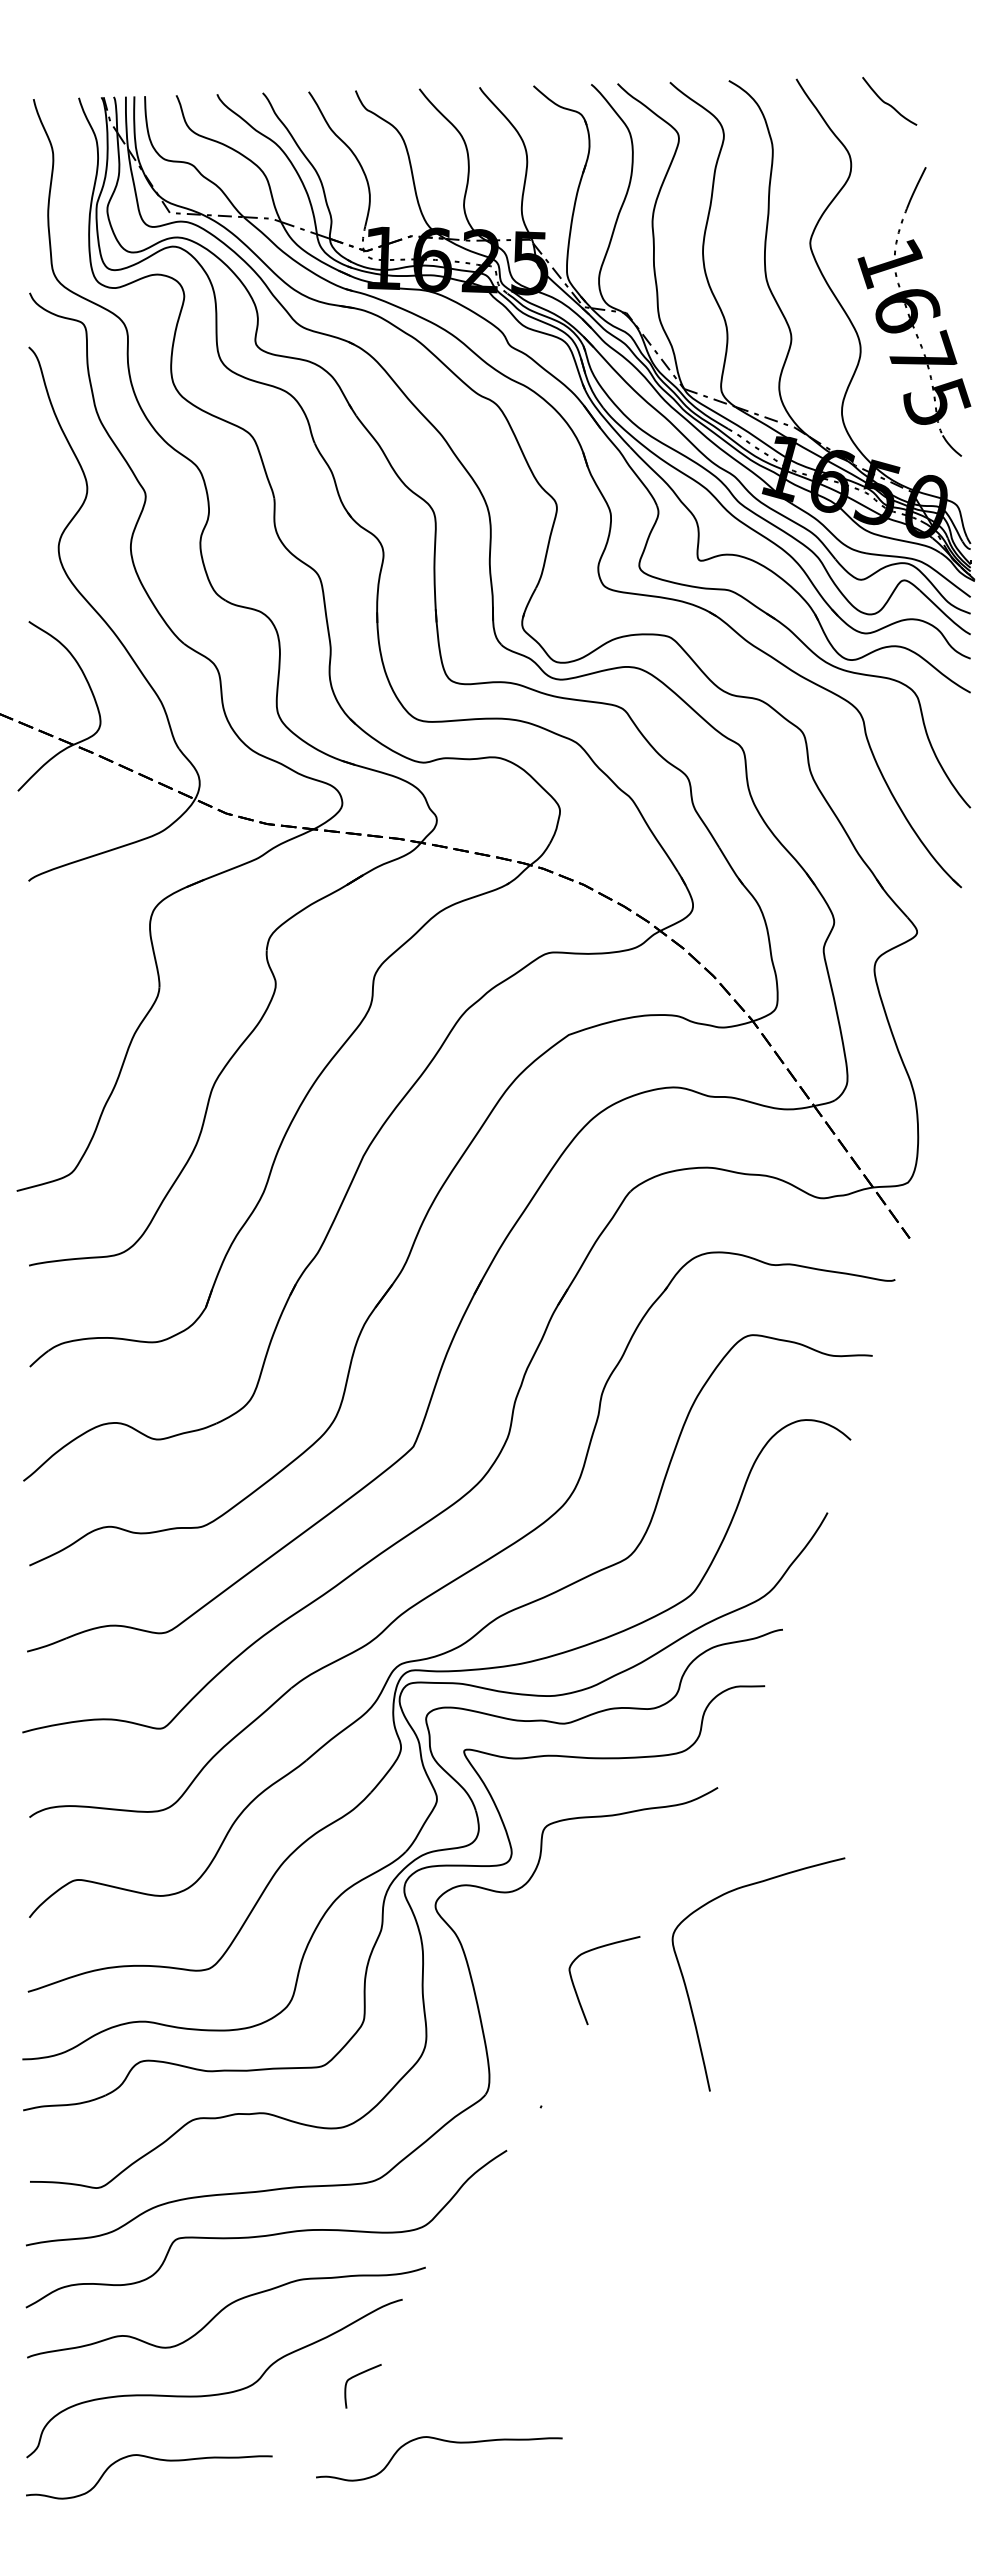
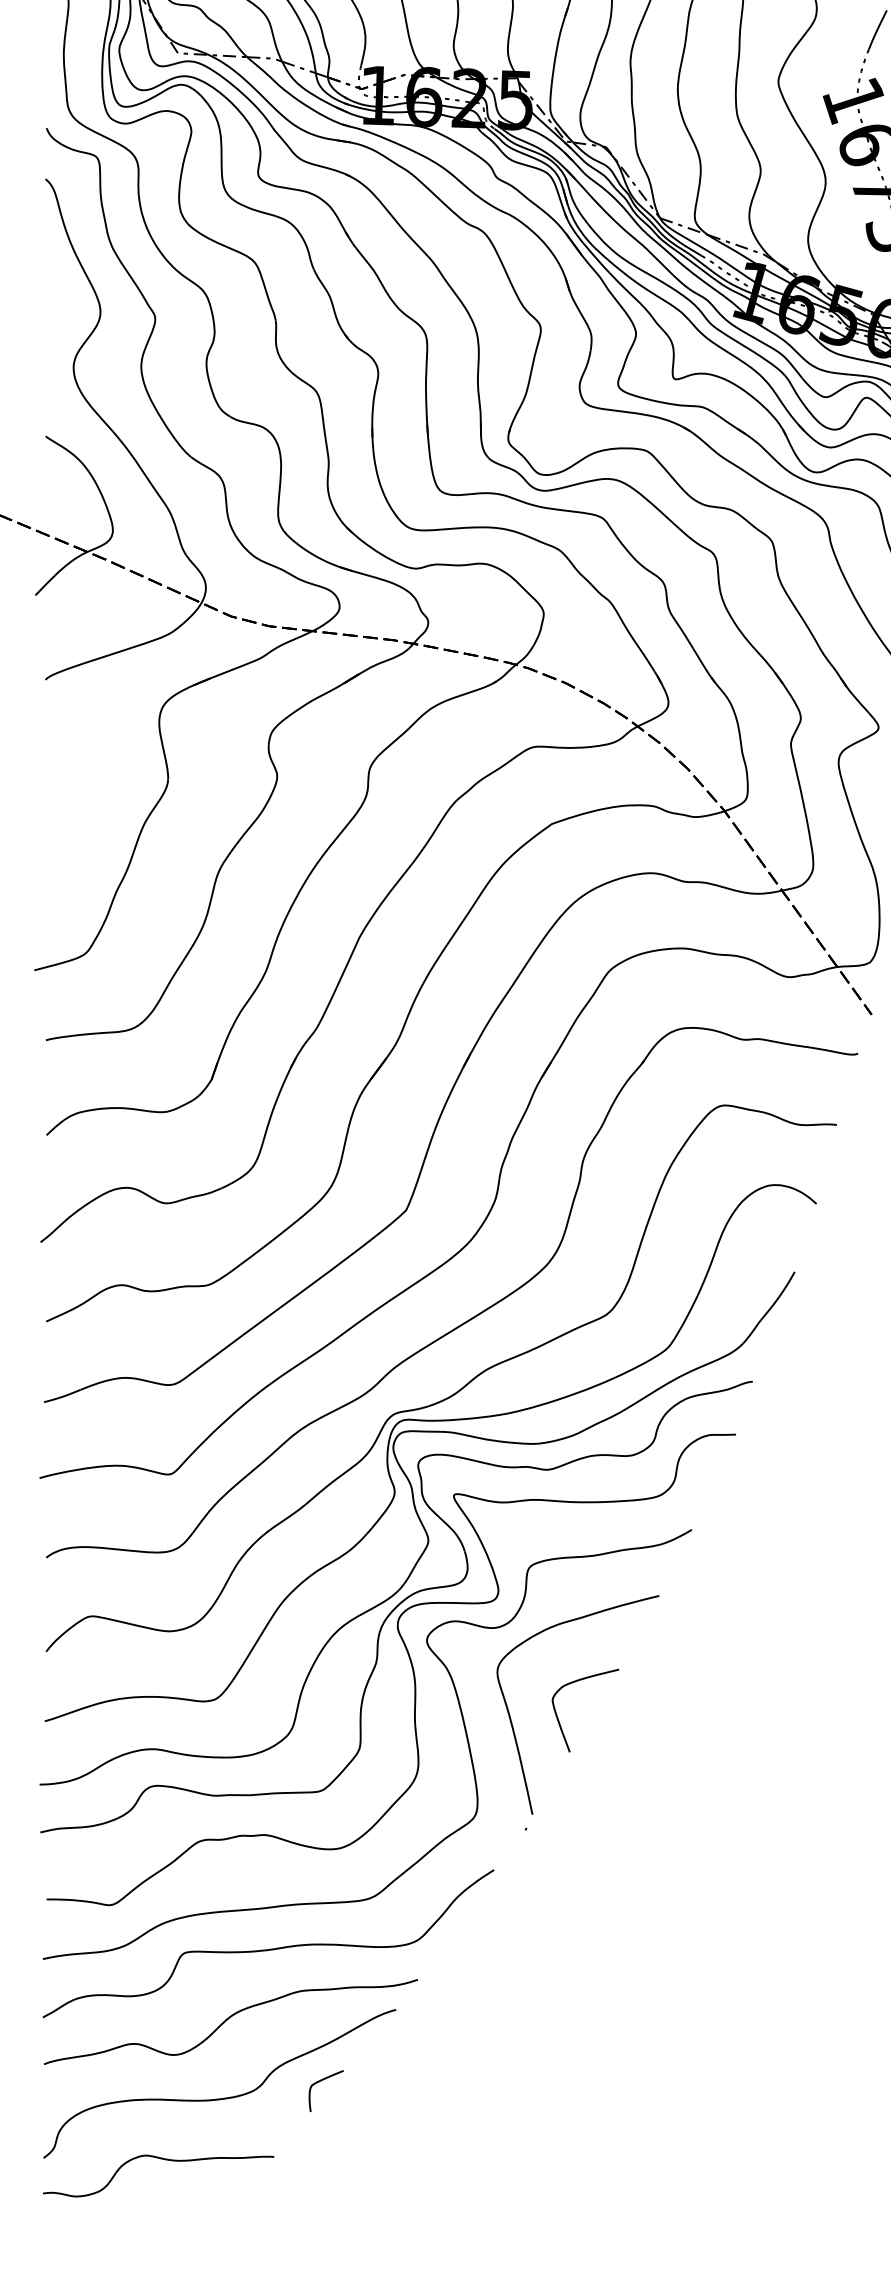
curve: (688, 1992) -> (512, 1721), moved
curve: (356, 2376) -> (320, 2081), moved
curve: (443, 2441) -> (434, 2142), removed

